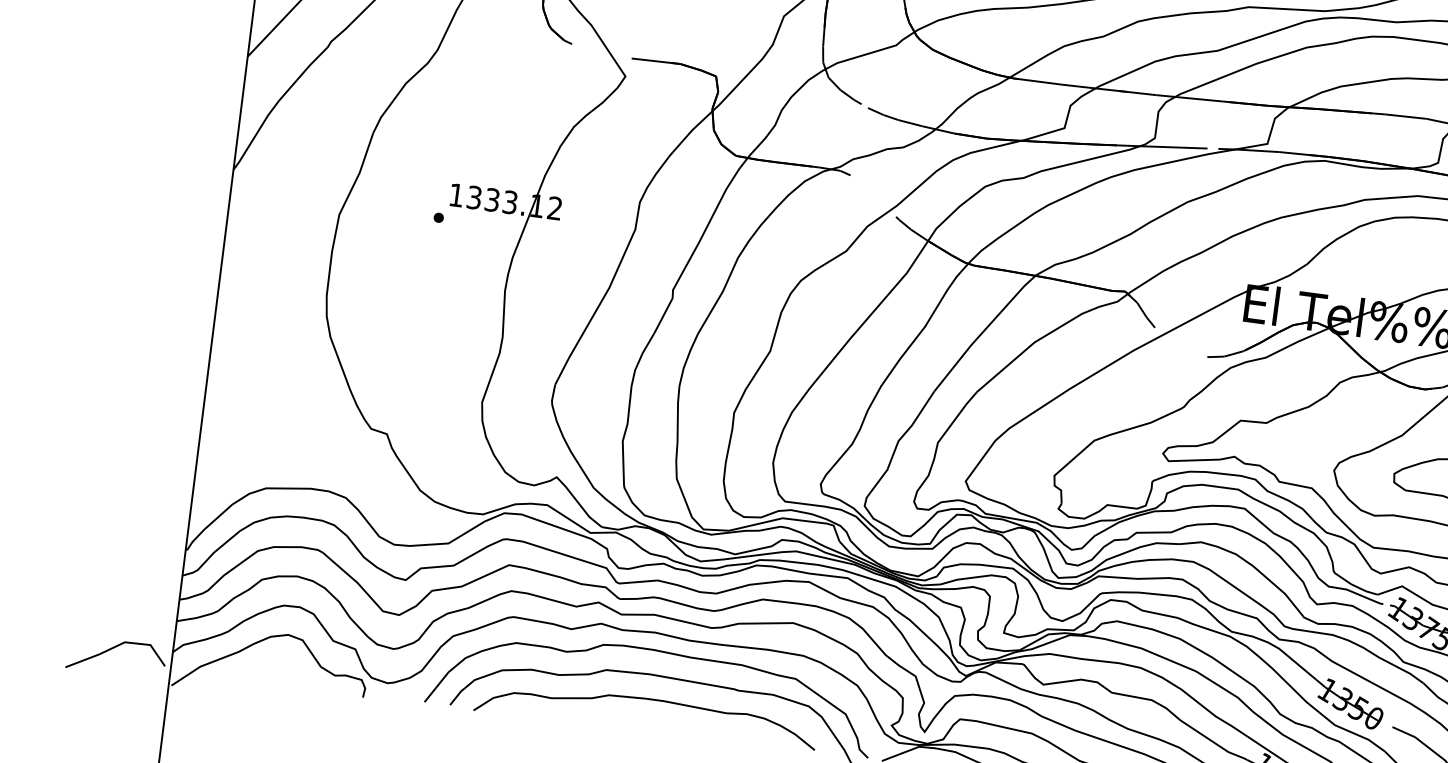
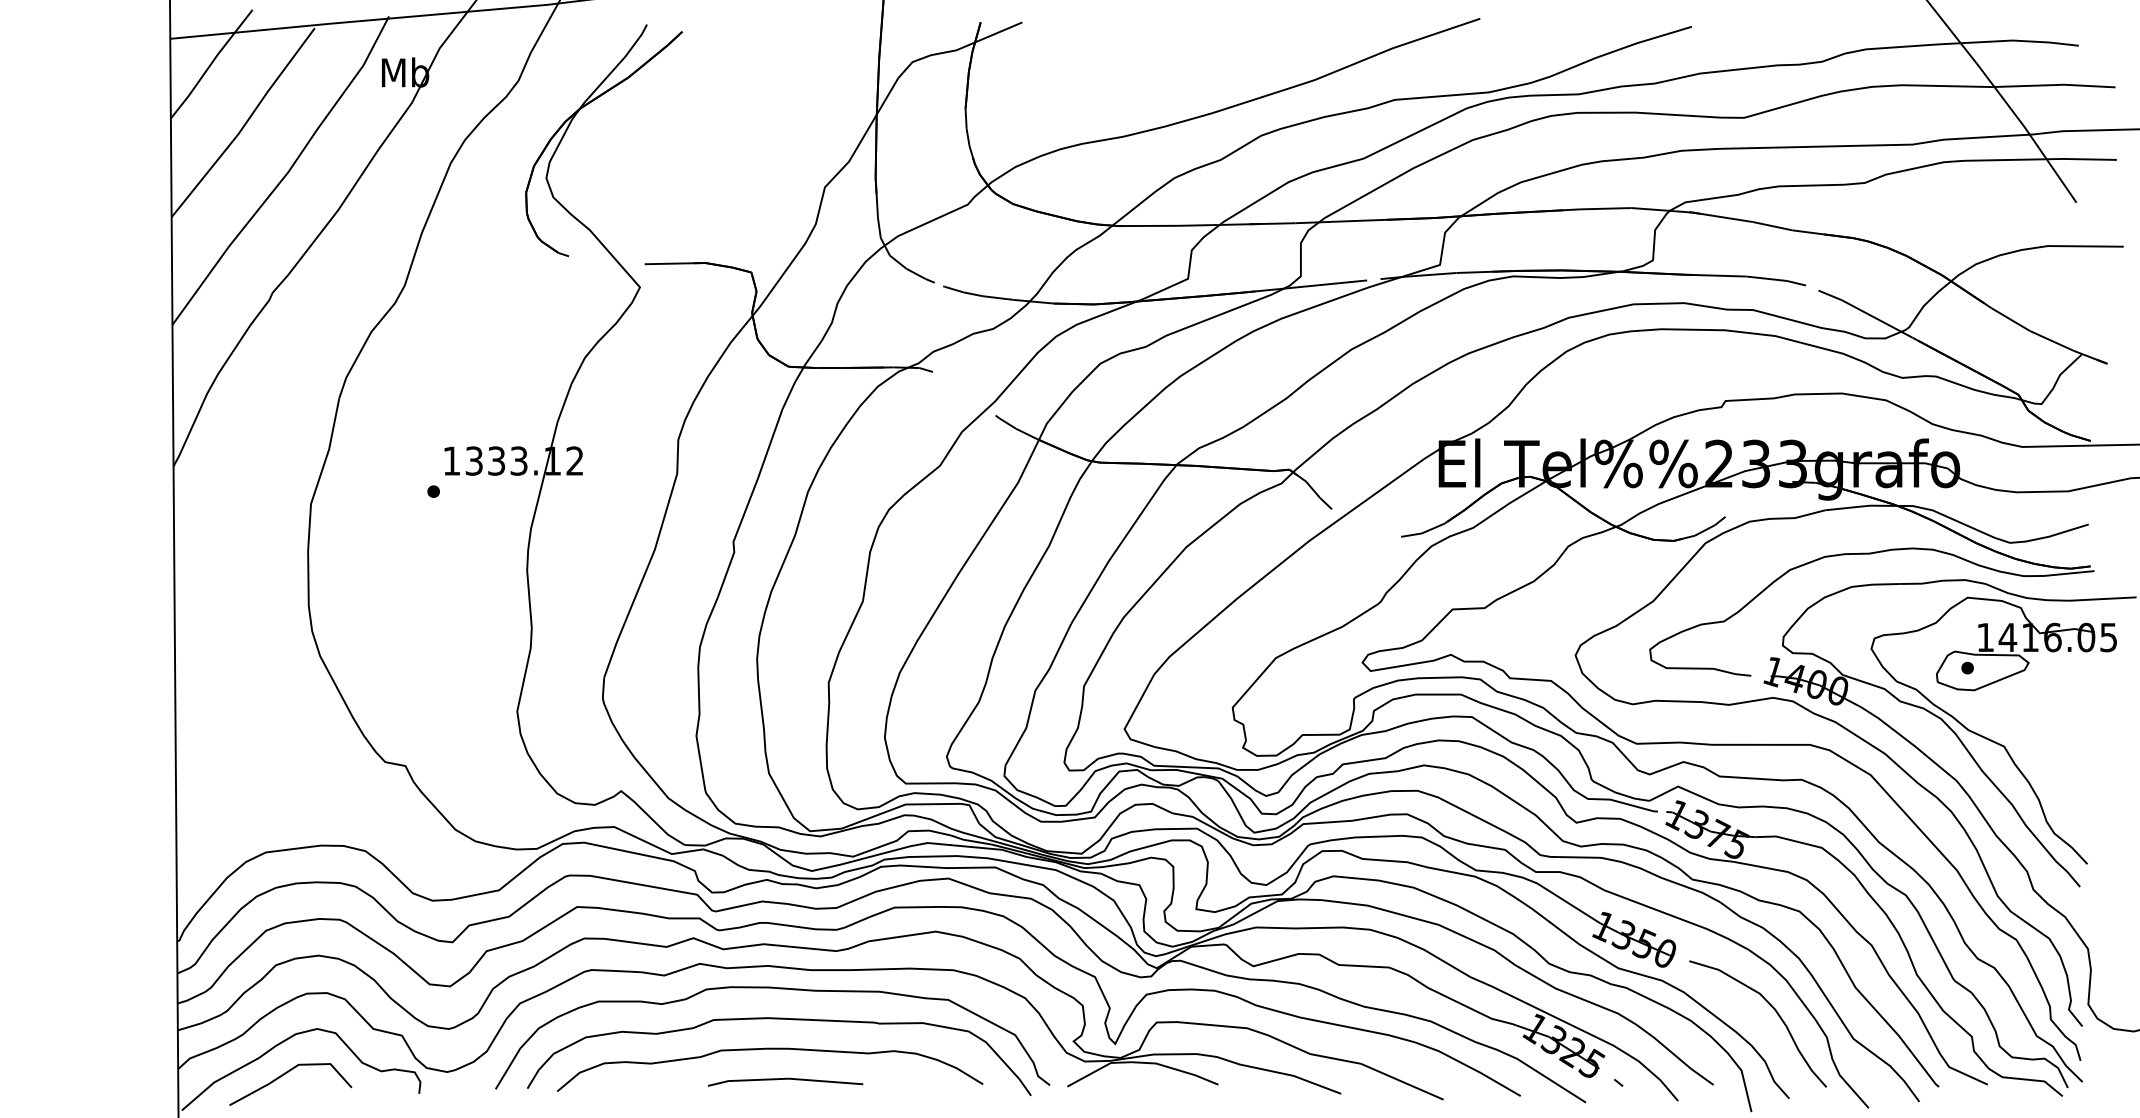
line: (112, 649) -> (284, 1075), moved
line: (657, 725) -> (785, 1079), added

